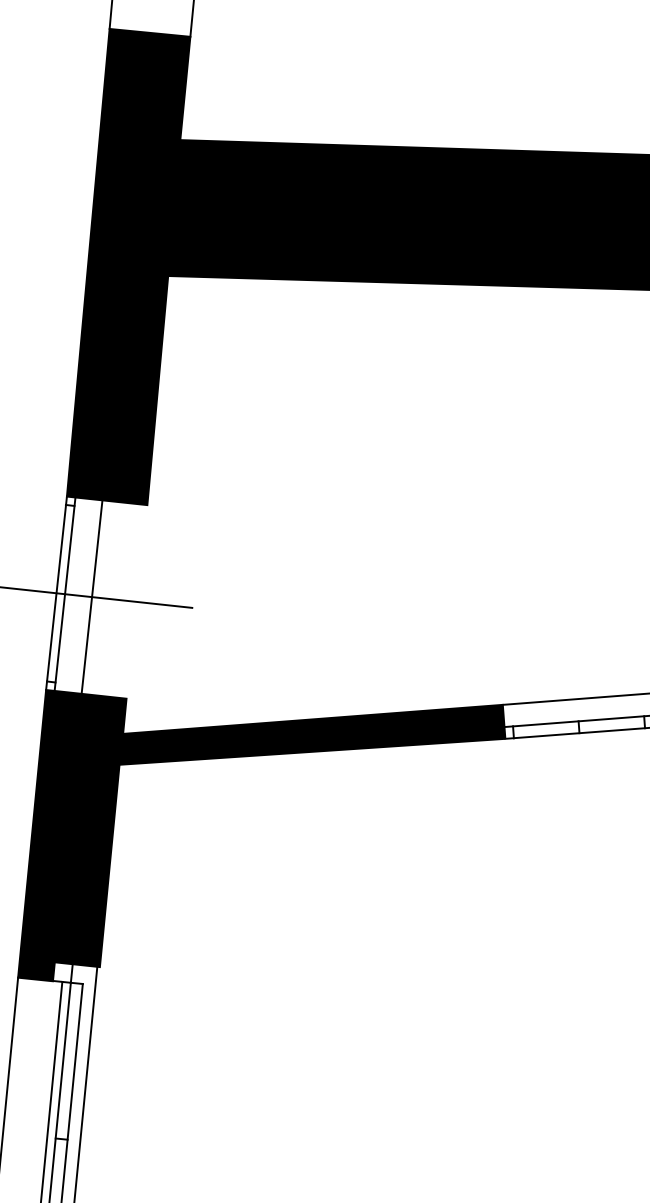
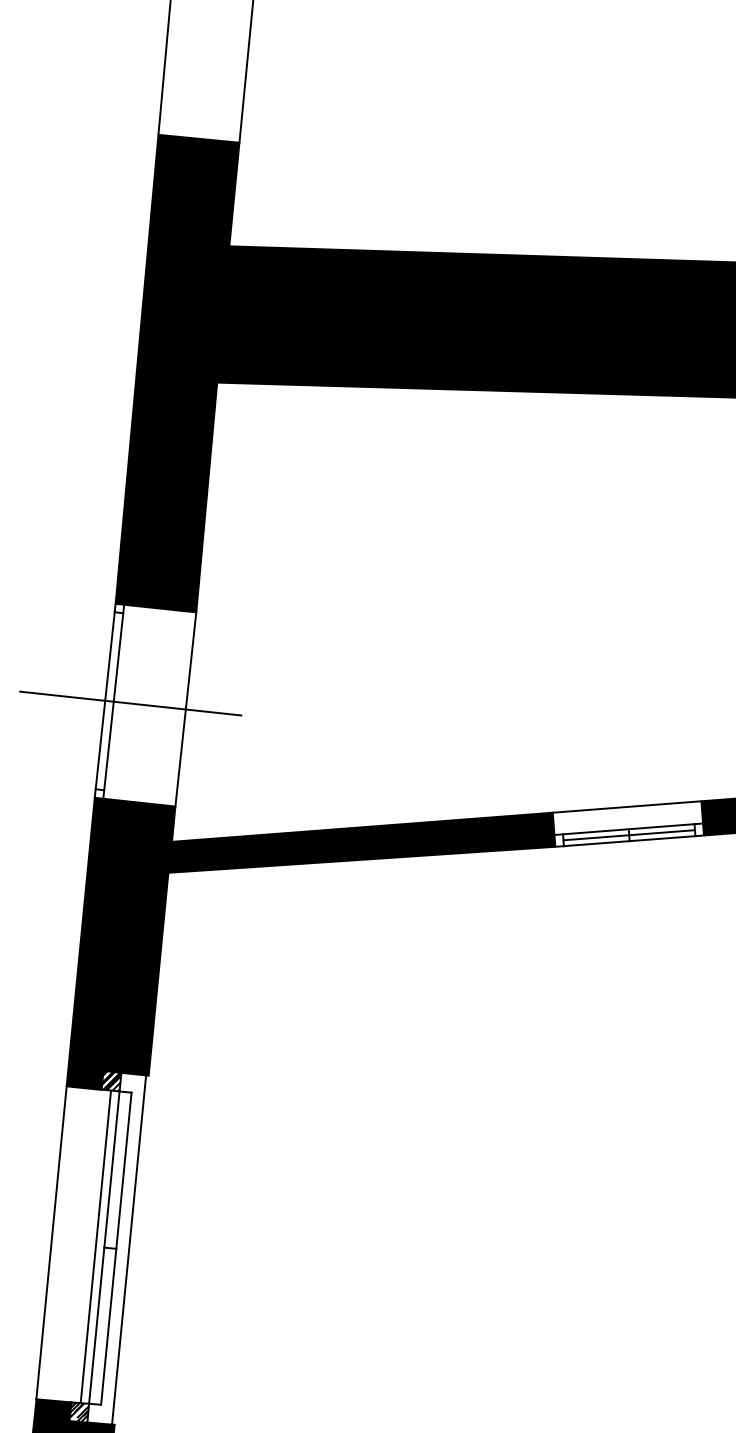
line: (91, 596) -> (185, 709), moved
line: (578, 727) -> (628, 835), added
hatch: (62, 972) -> (111, 1081), added

